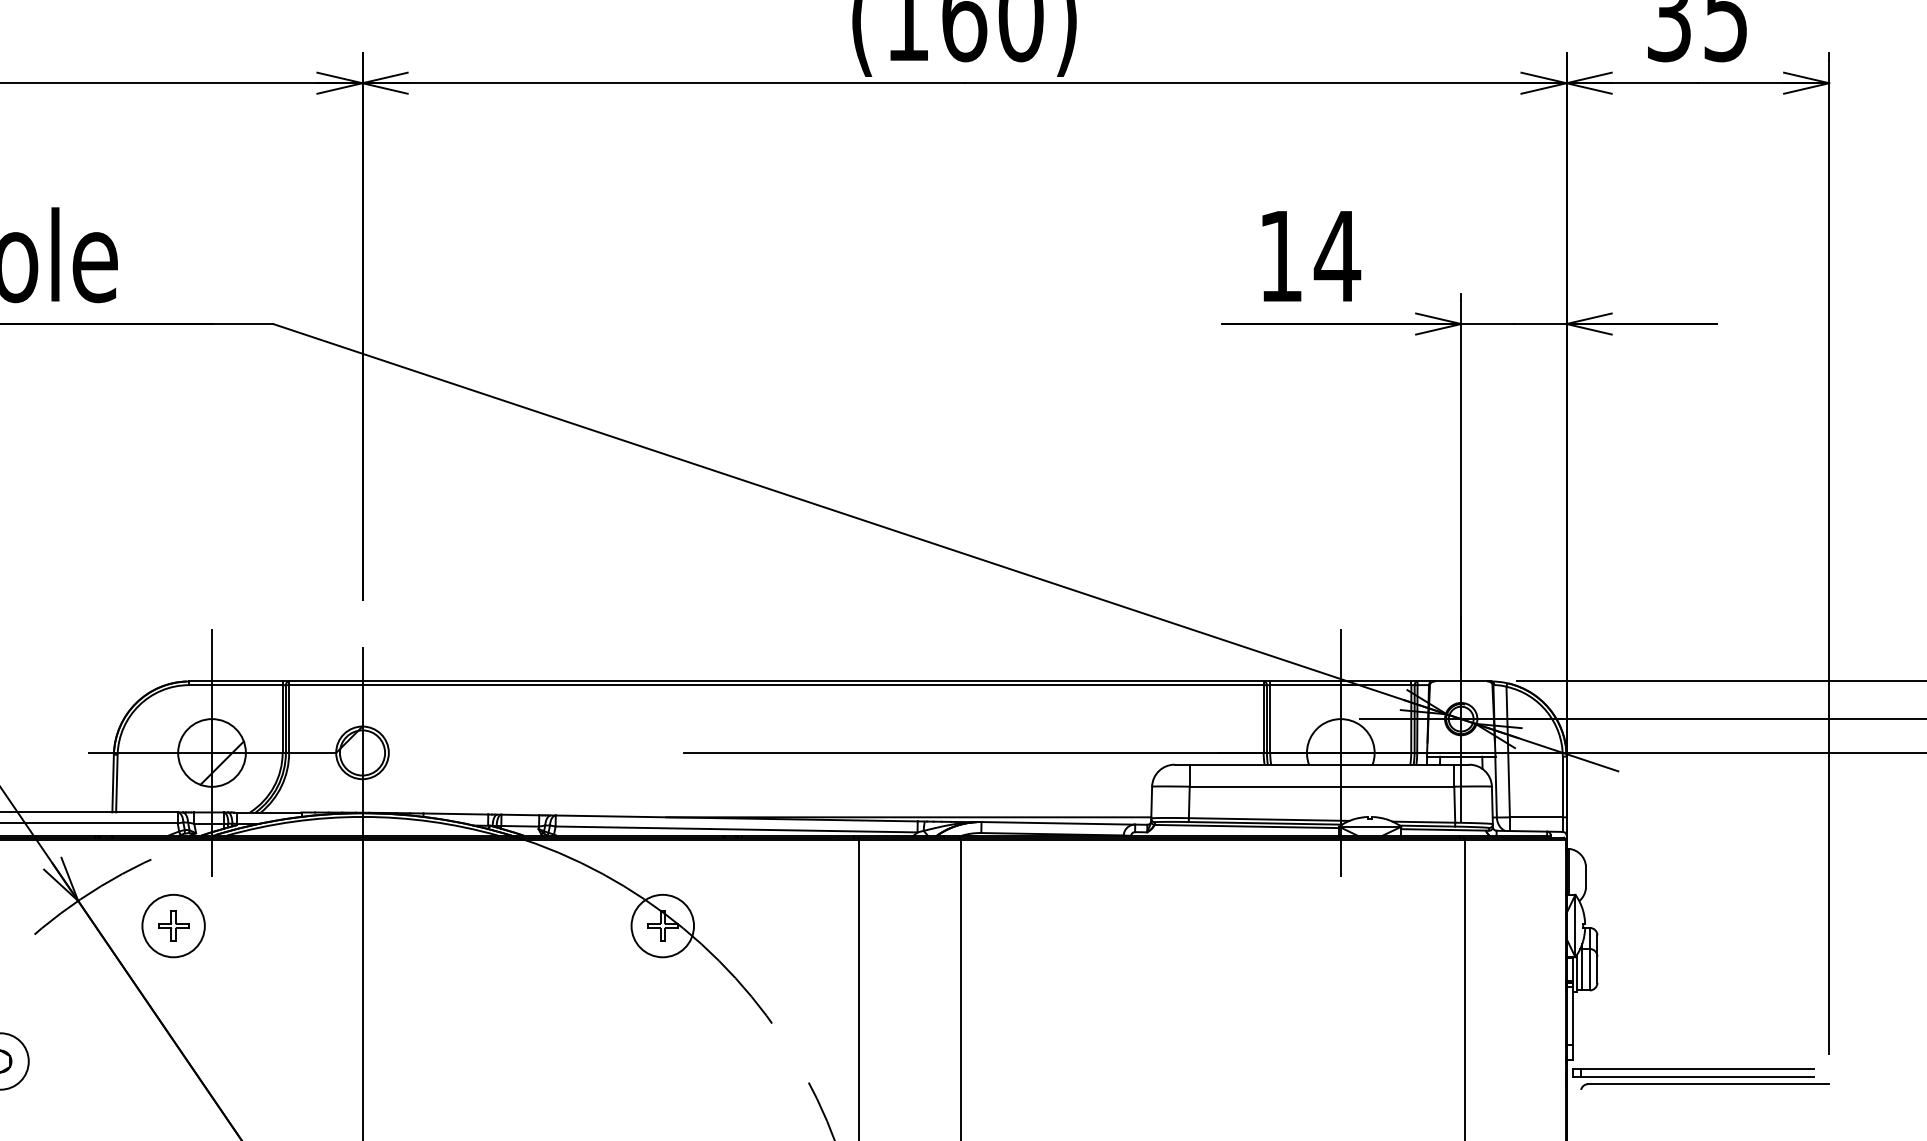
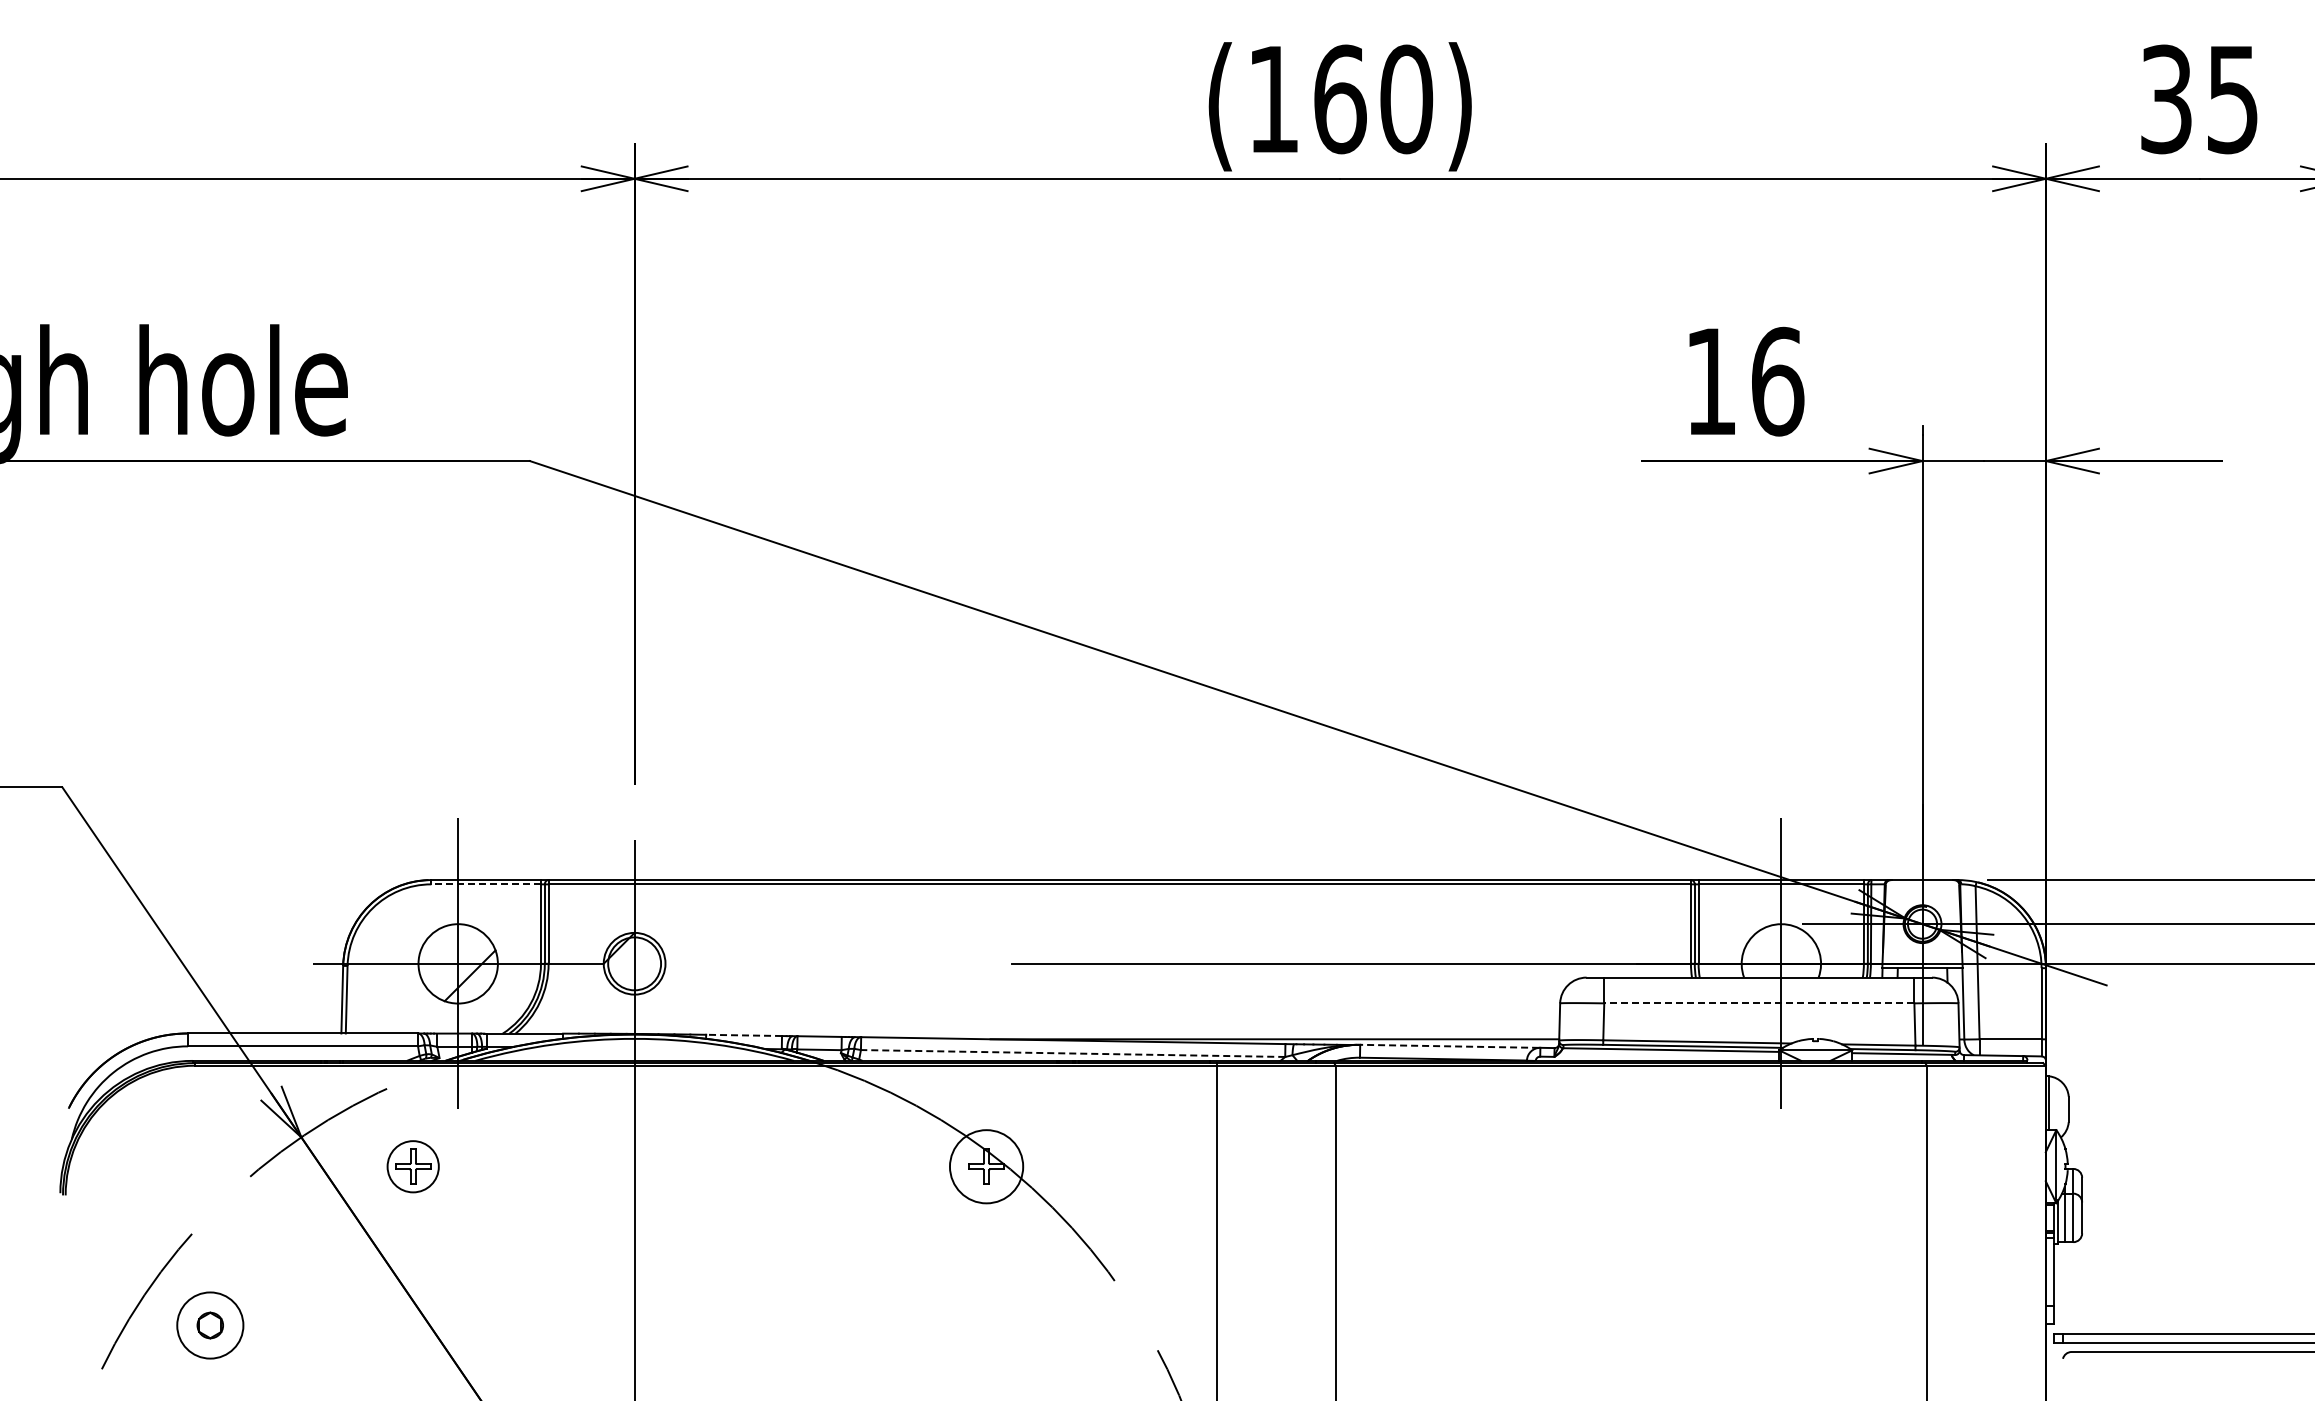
text: (1337, 256) -> (1777, 381), 14 -> 16
line: (236, 685) -> (486, 884), solid -> dashed
line: (1321, 786) -> (1758, 1003), solid -> dashed
line: (456, 814) -> (744, 1035), solid -> dashed
line: (1057, 823) -> (1449, 1046), solid -> dashed
line: (736, 829) -> (1072, 1053), solid -> dashed
circle: (173, 925) -> (412, 1166), size x0.7

